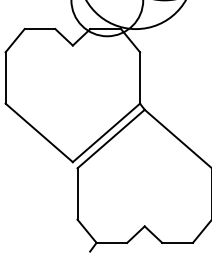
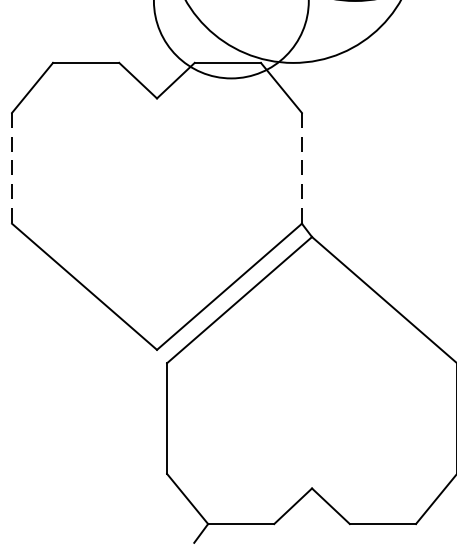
line: (5, 77) -> (11, 167), solid -> dashed
line: (140, 77) -> (302, 167), solid -> dashed

